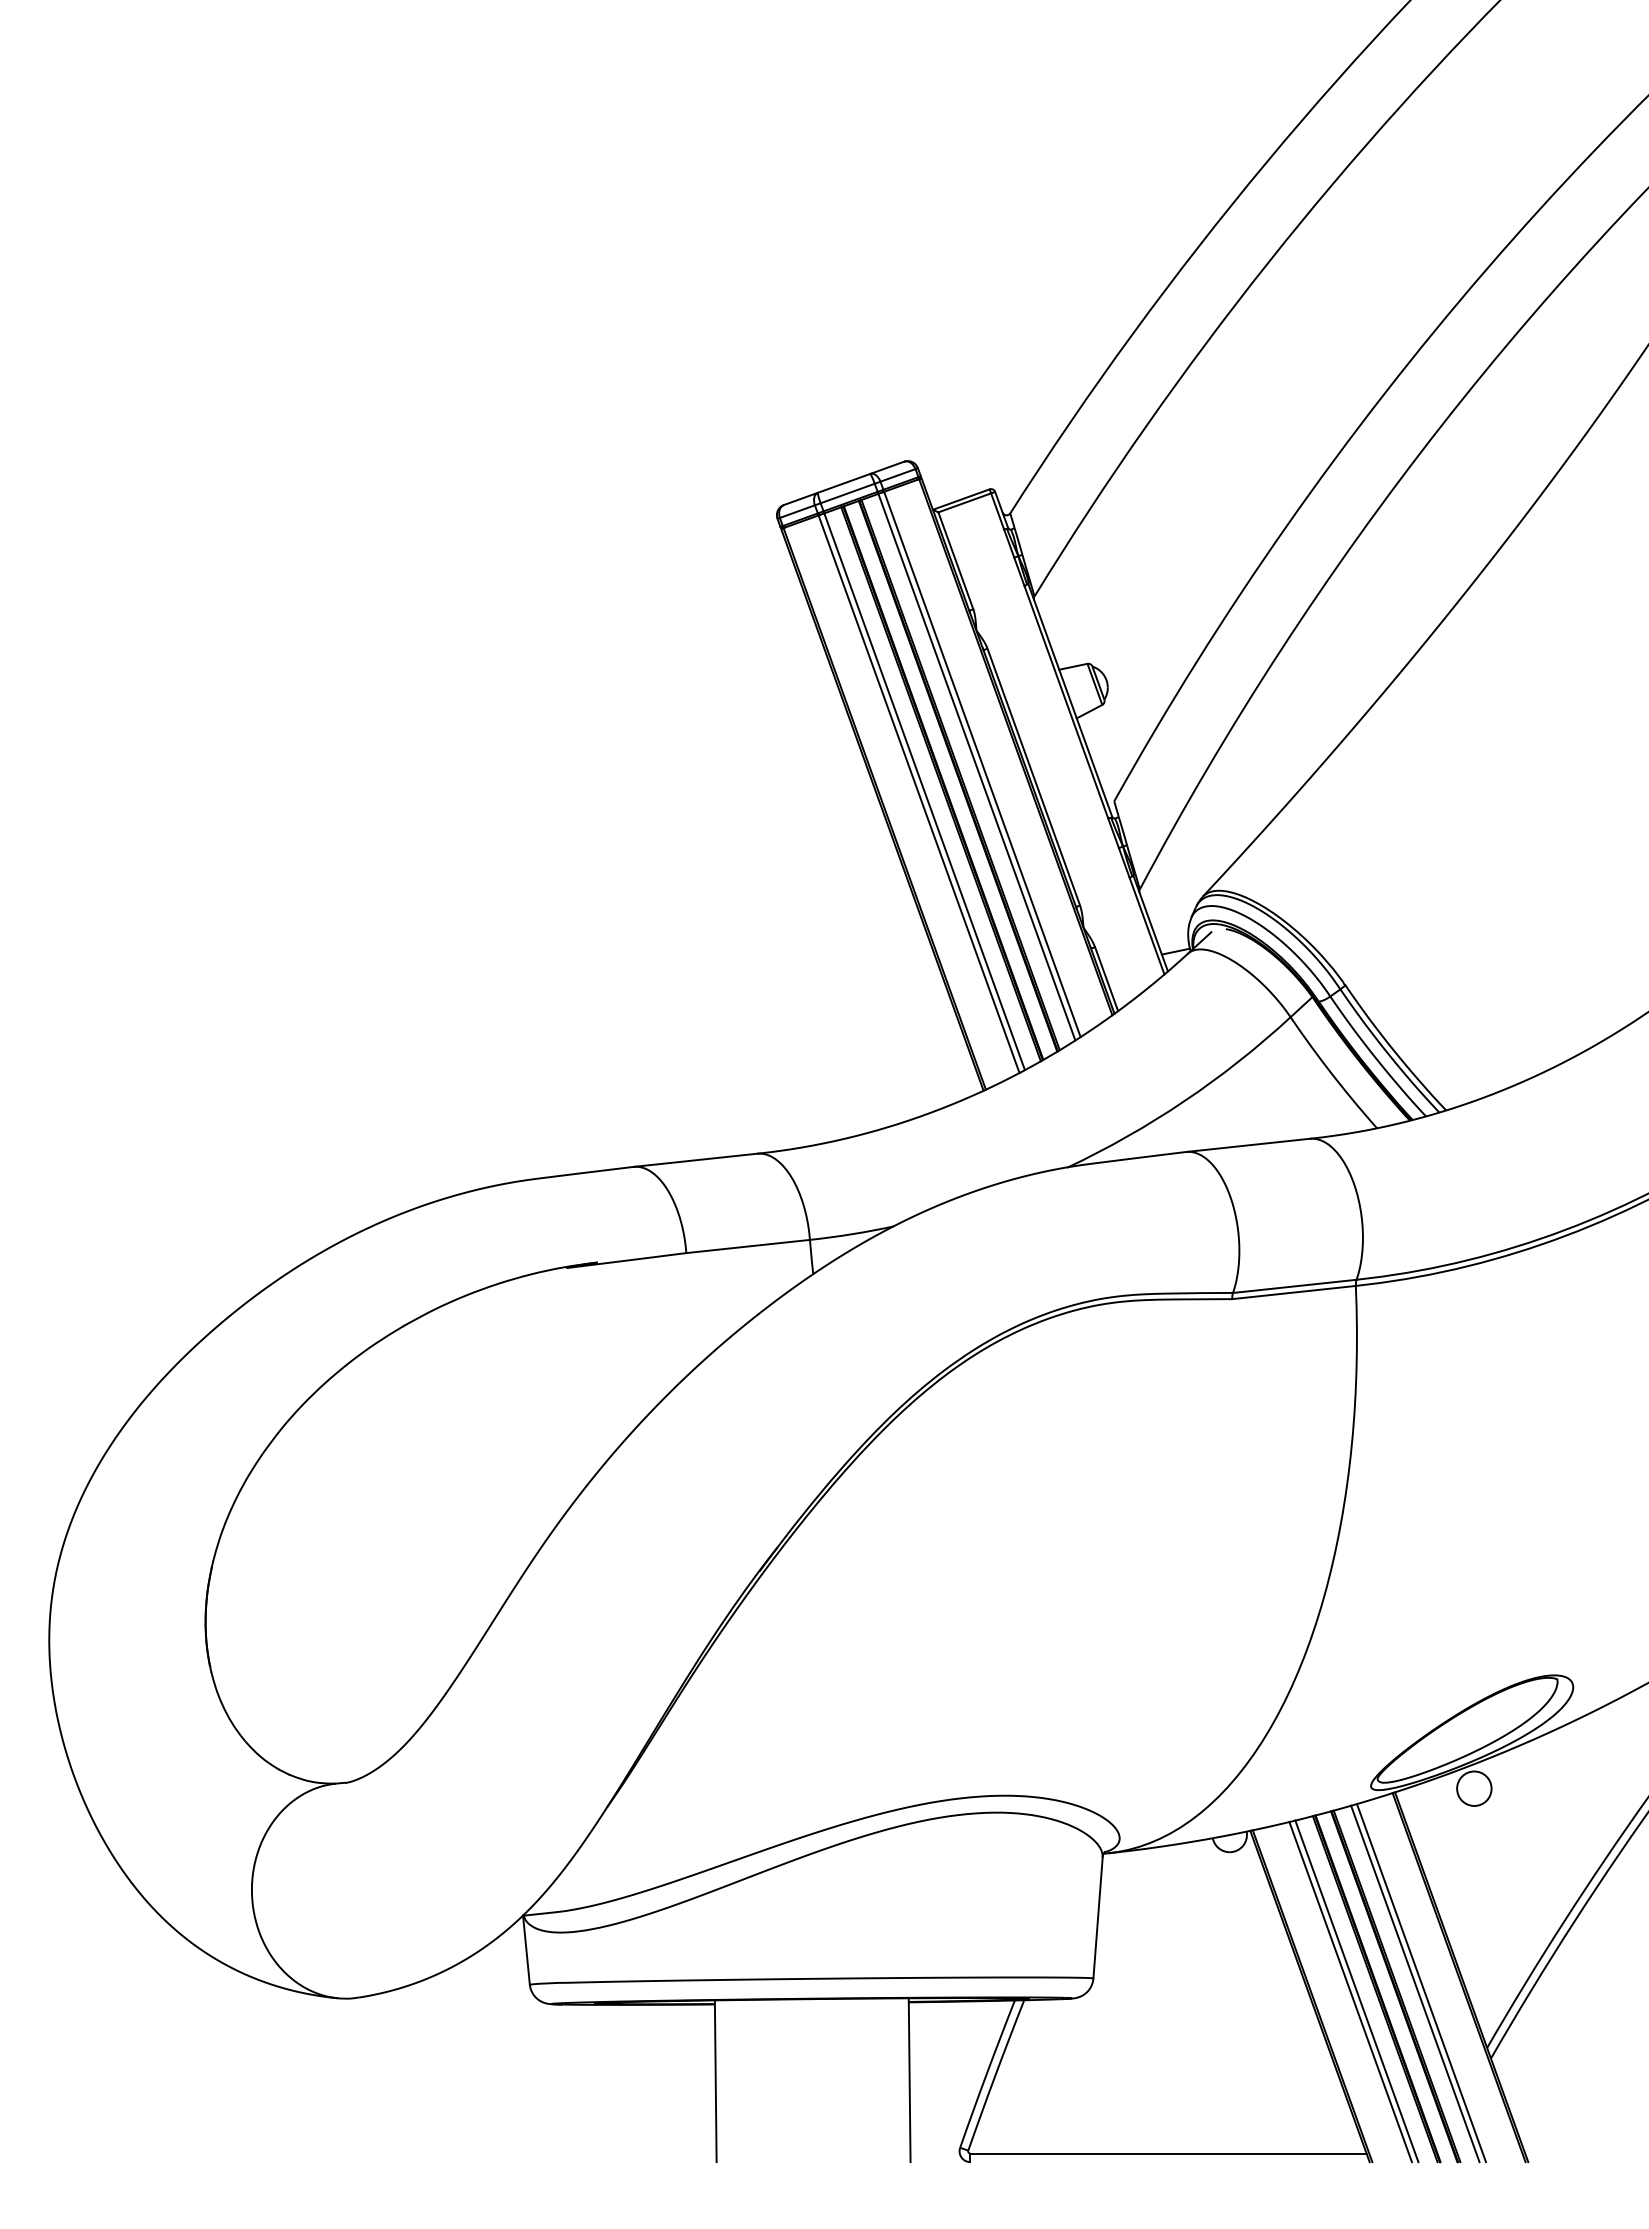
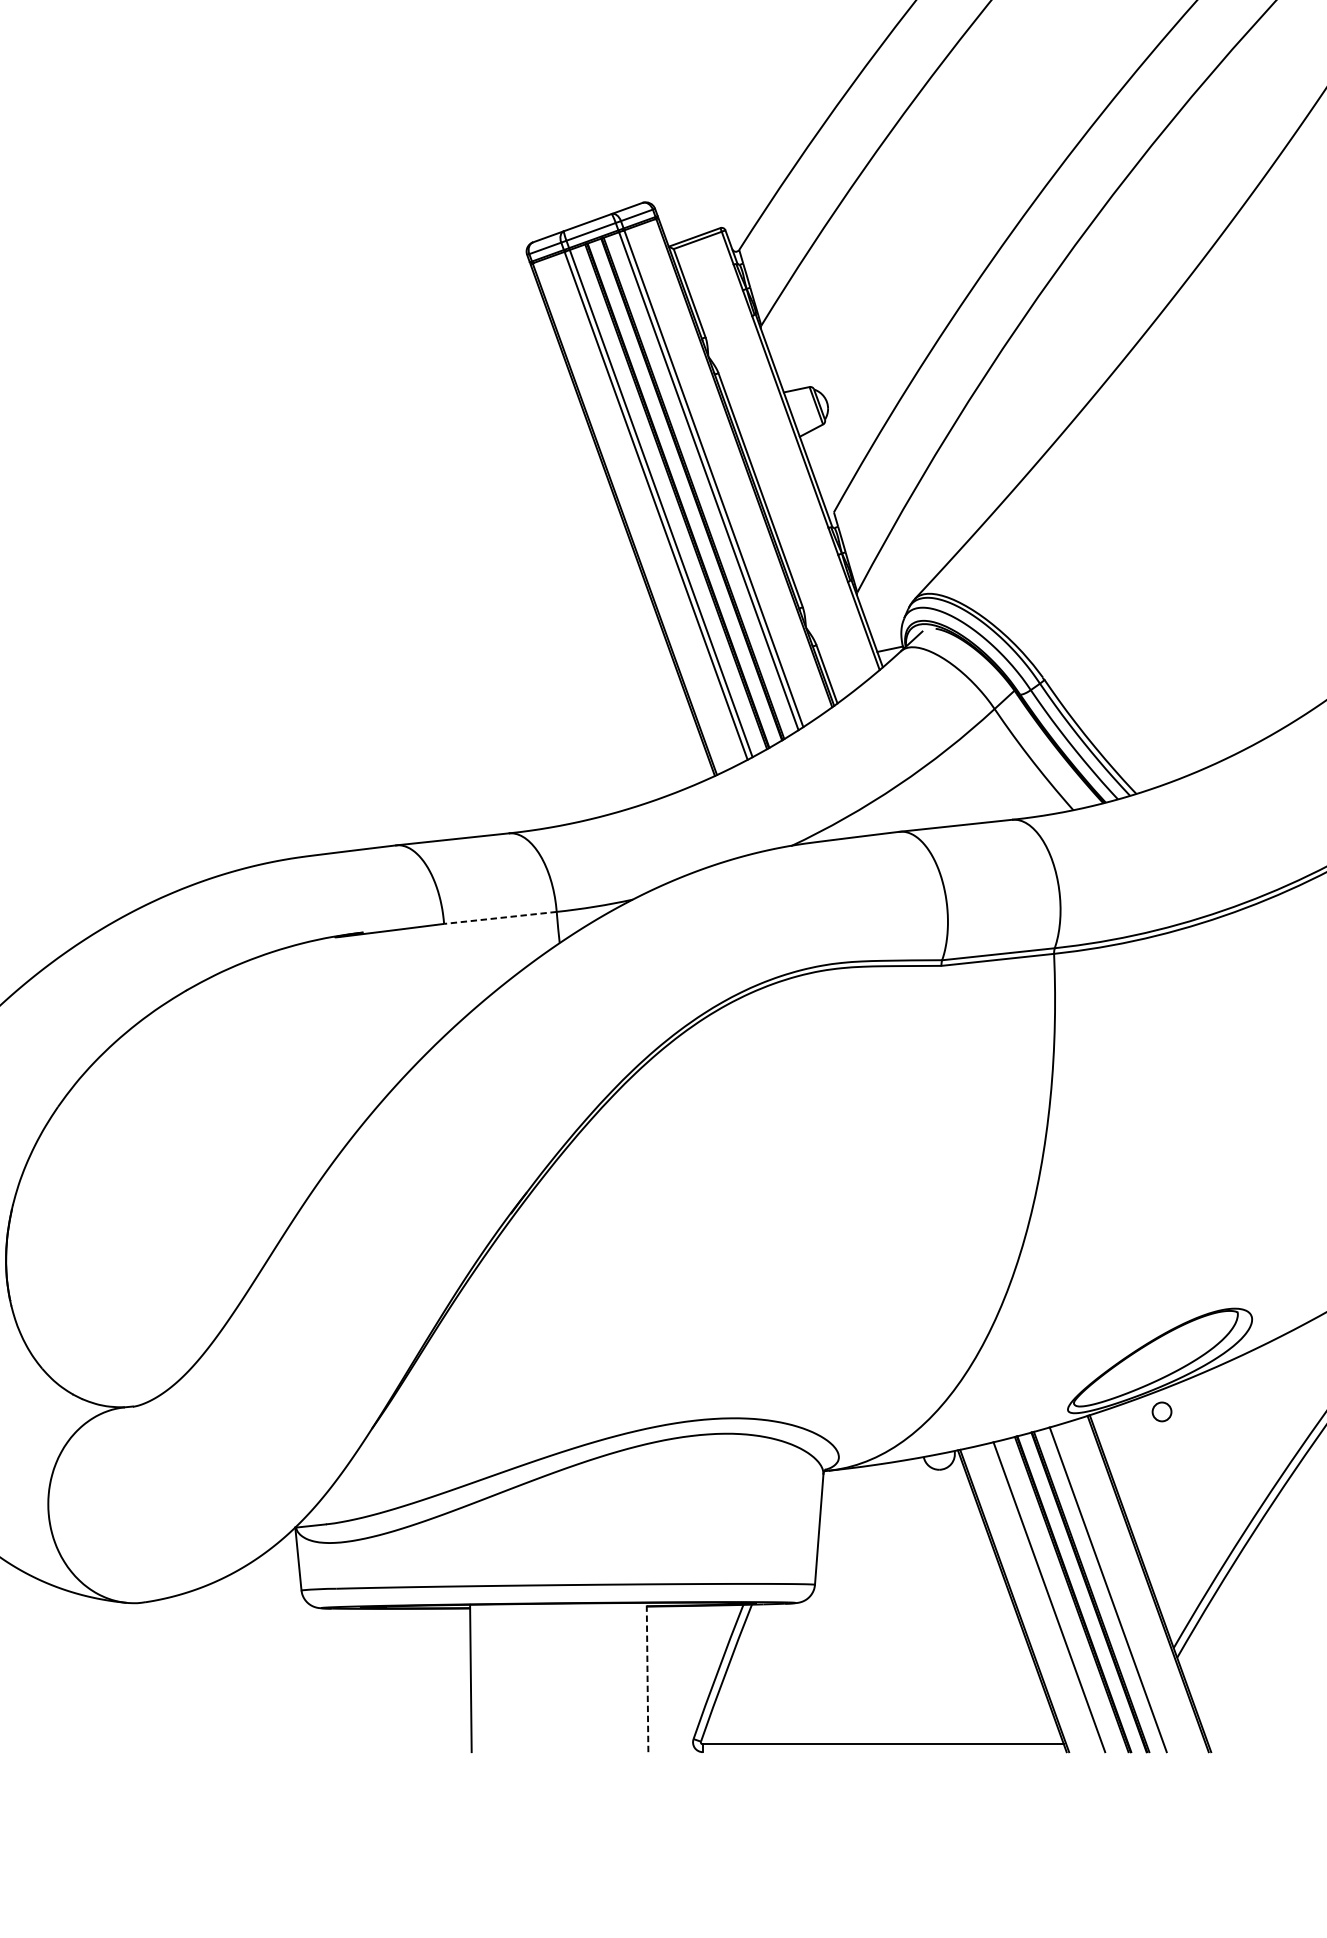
line: (747, 1246) -> (499, 917), solid -> dashed
circle: (1474, 1788) -> (1162, 1411), size x0.6
line: (1421, 1982) -> (1113, 1588), removed
line: (1356, 1991) -> (1054, 1596), removed
line: (909, 2080) -> (647, 1677), solid -> dashed

